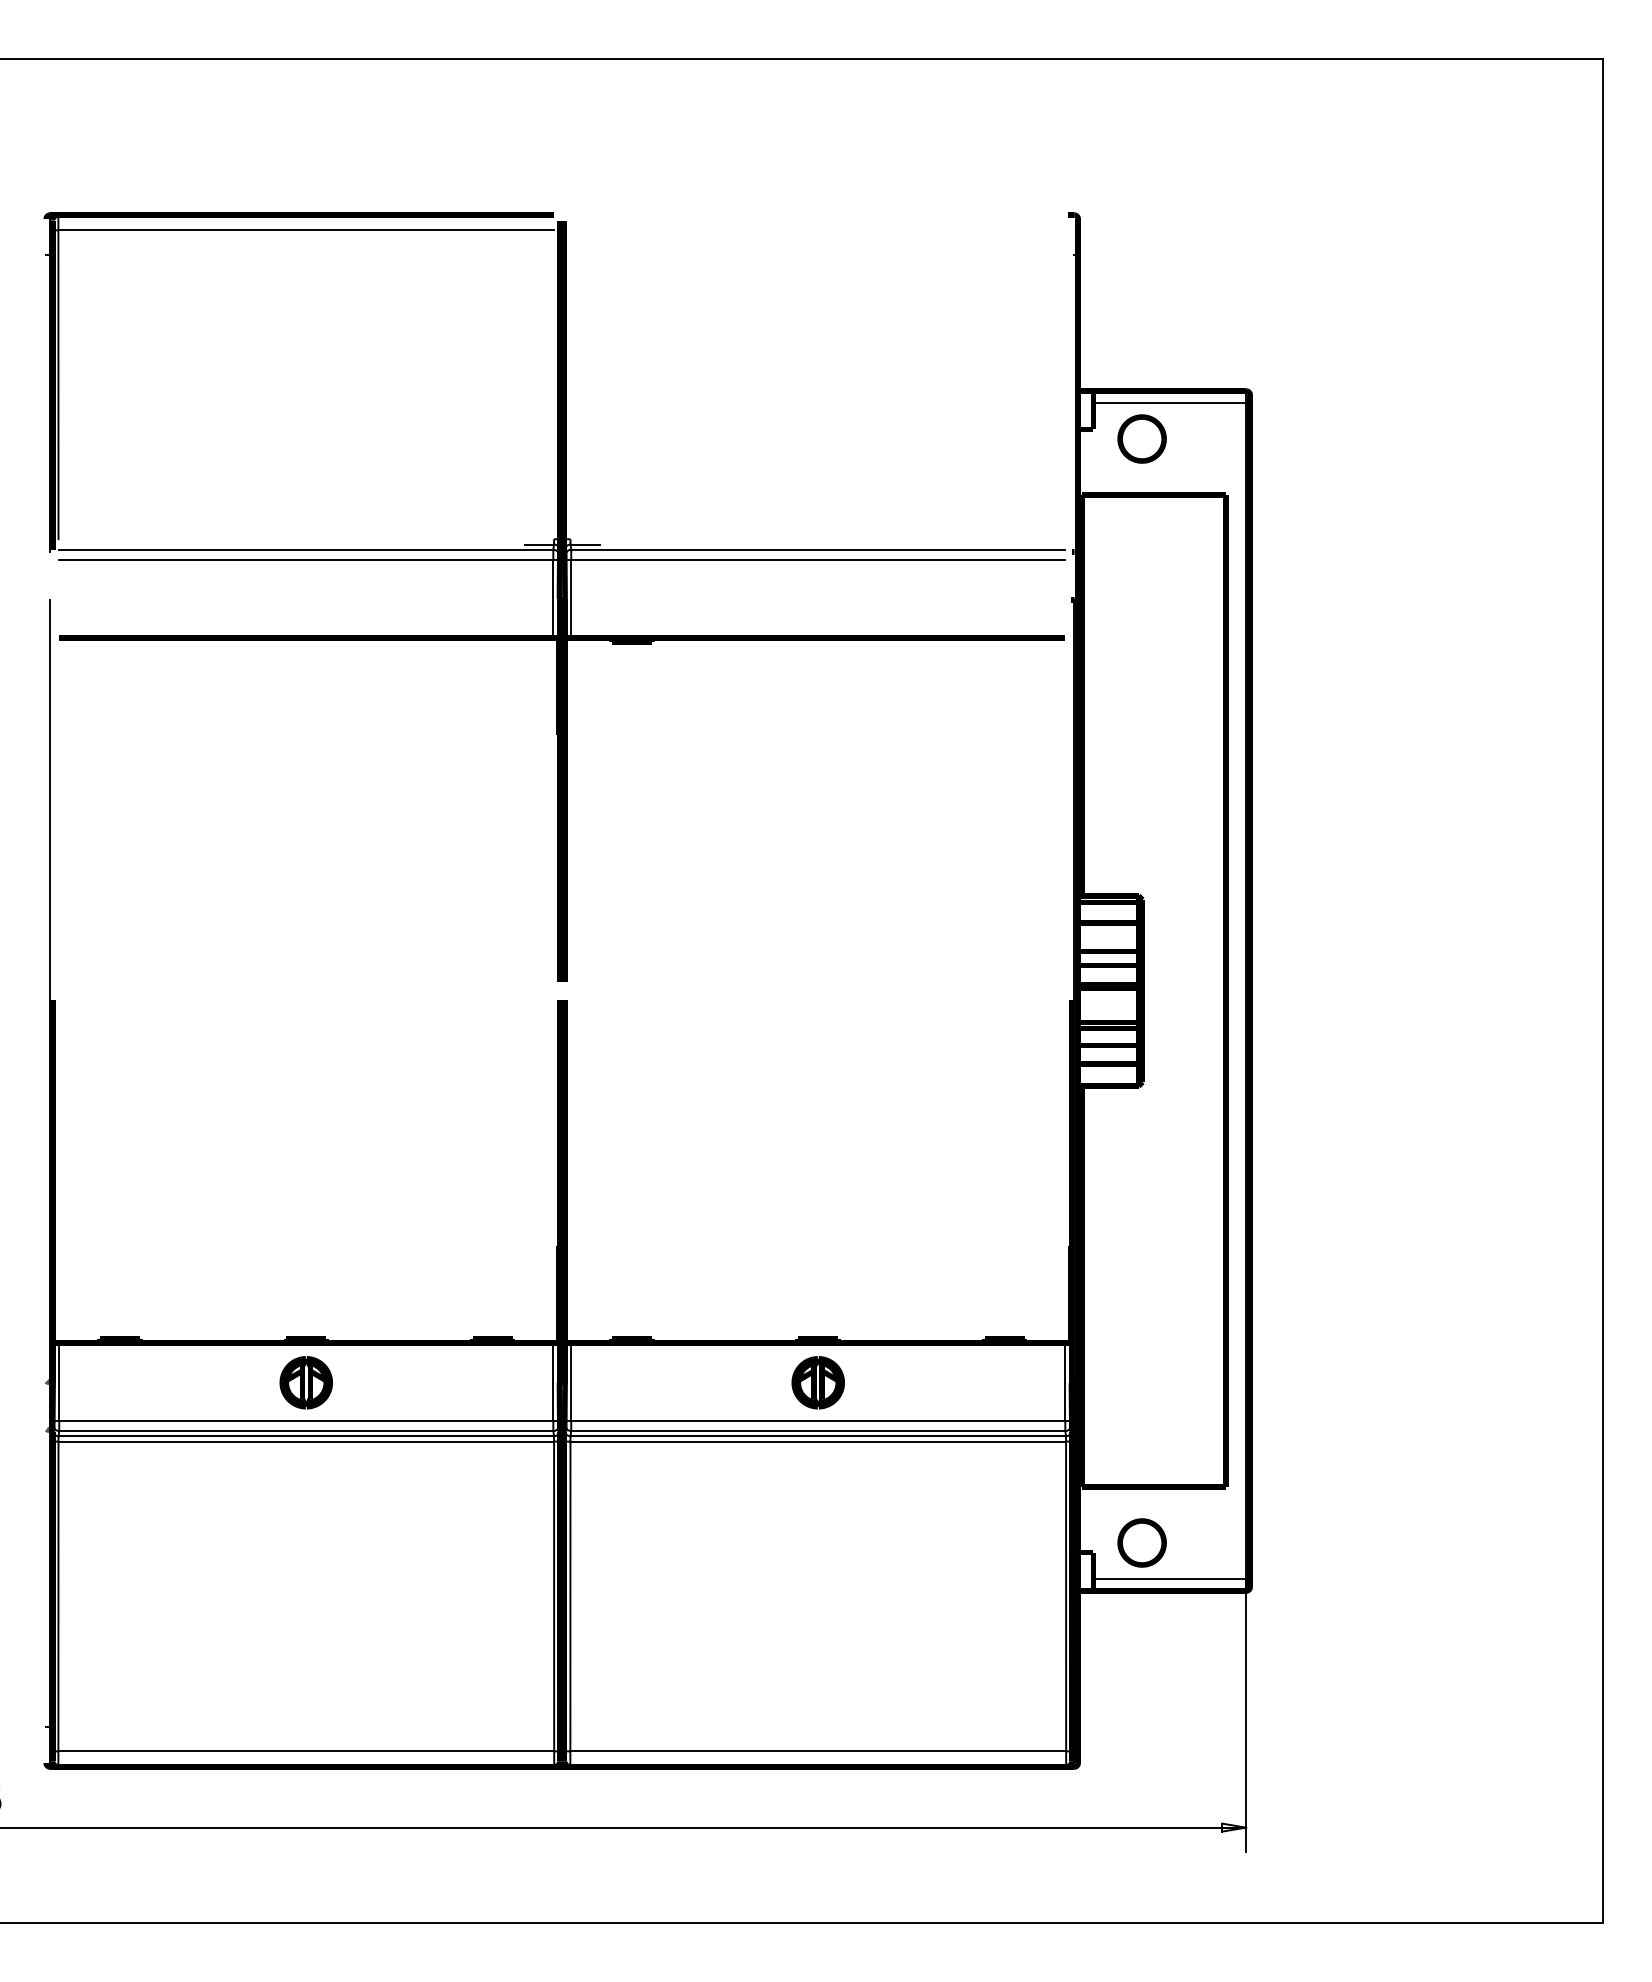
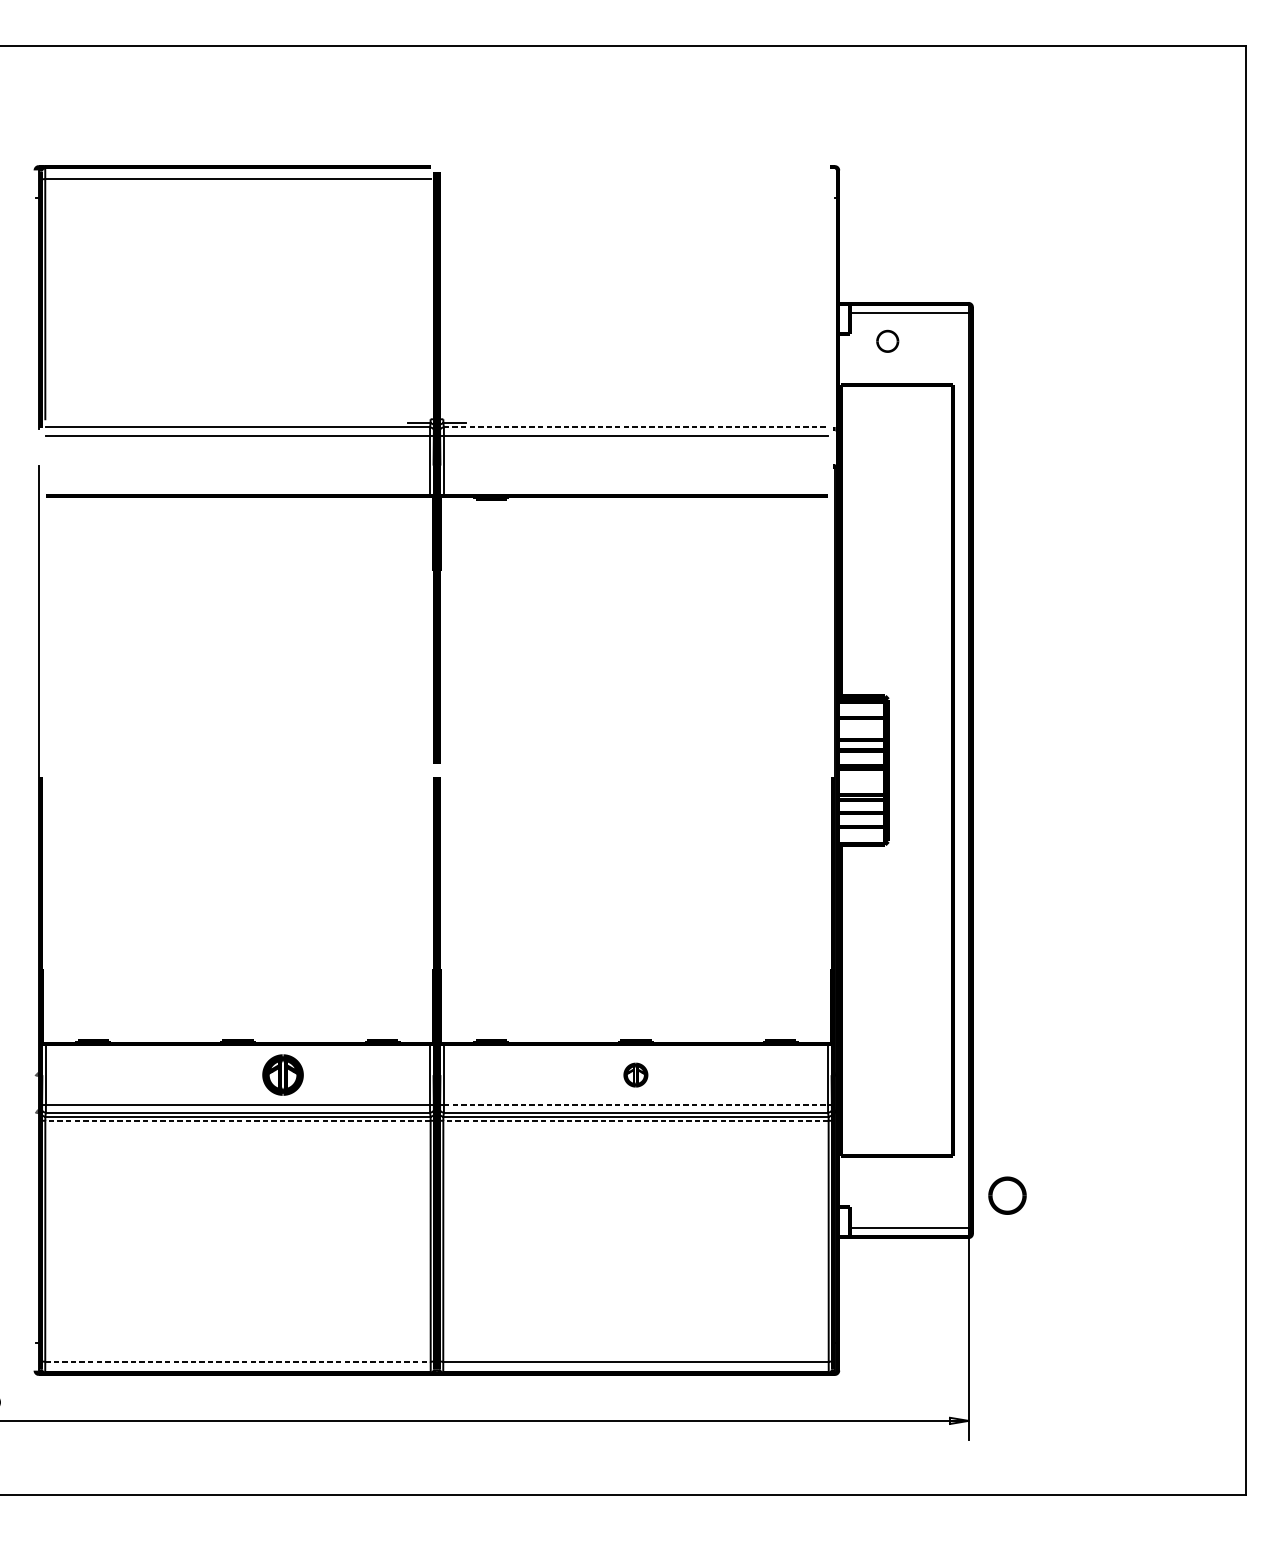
part: (1141, 438) -> (887, 340), size x0.6
line: (818, 549) -> (636, 427), solid -> dashed
part: (305, 1382) -> (282, 1074), moved
part: (817, 1382) -> (635, 1074), size x0.6
line: (818, 1420) -> (636, 1104), solid -> dashed
line: (306, 1441) -> (238, 1120), solid -> dashed
line: (818, 1441) -> (636, 1120), solid -> dashed
part: (1141, 1542) -> (1006, 1195), moved
line: (306, 1751) -> (238, 1361), solid -> dashed

